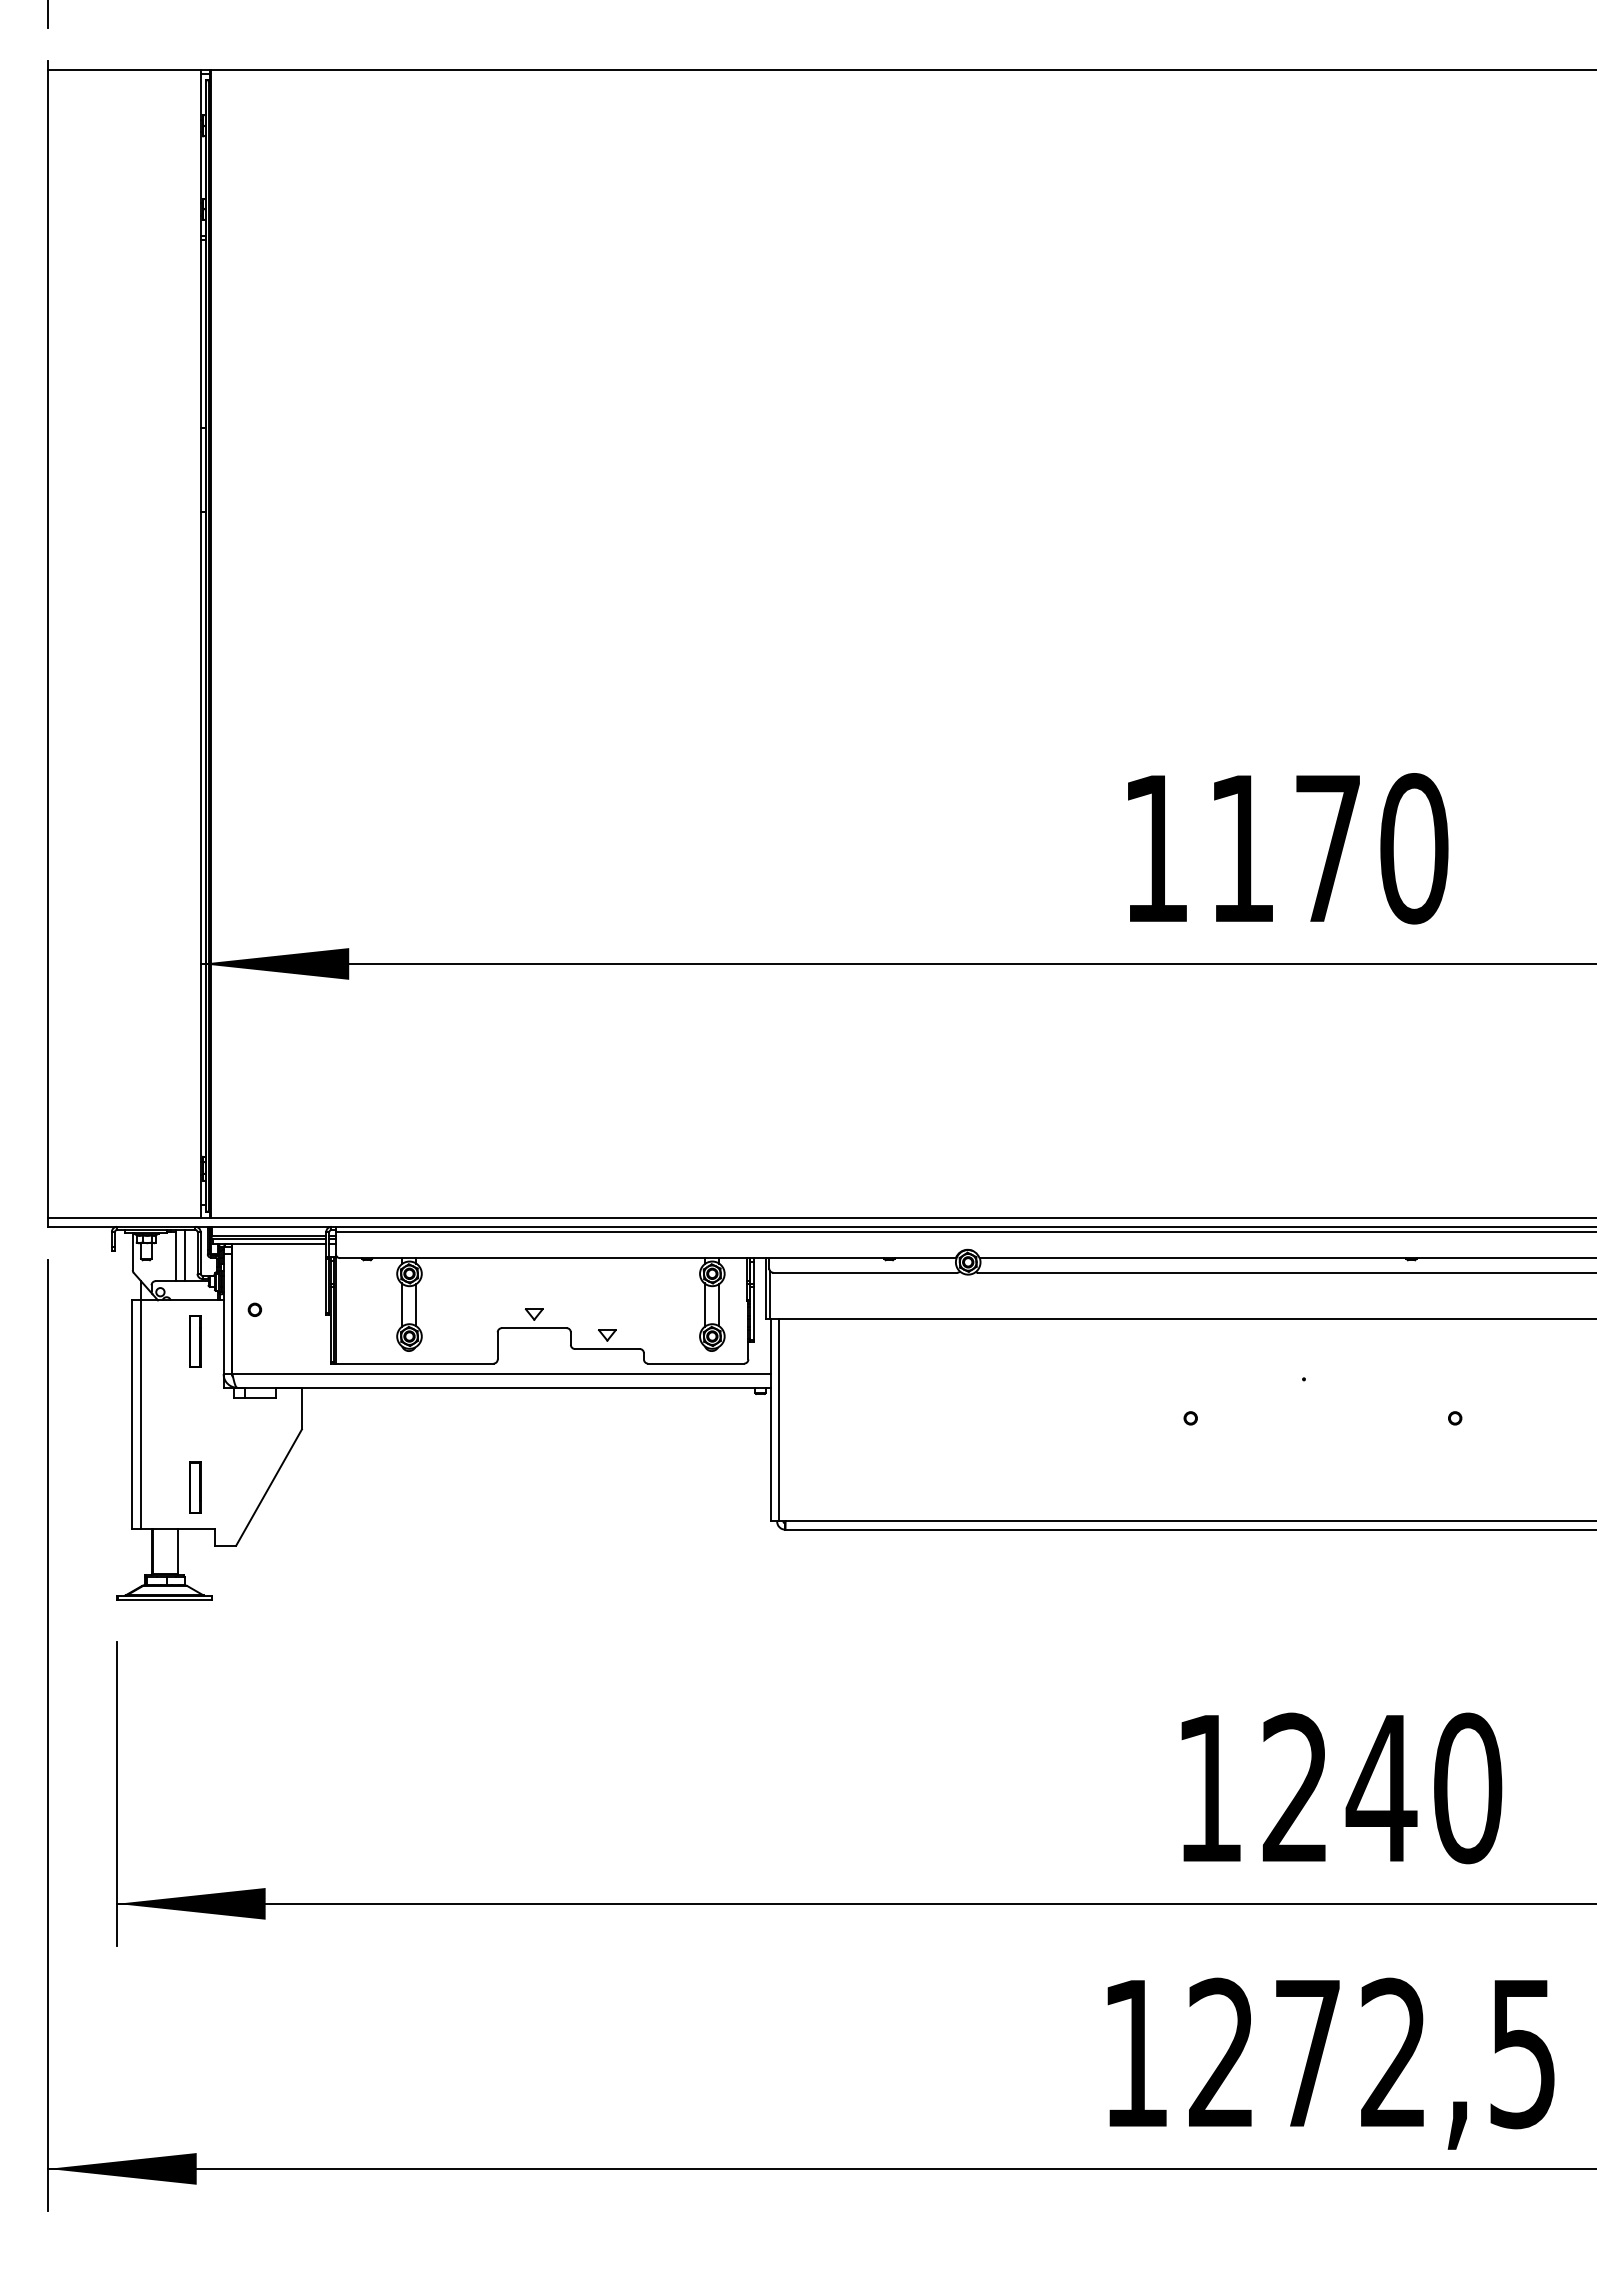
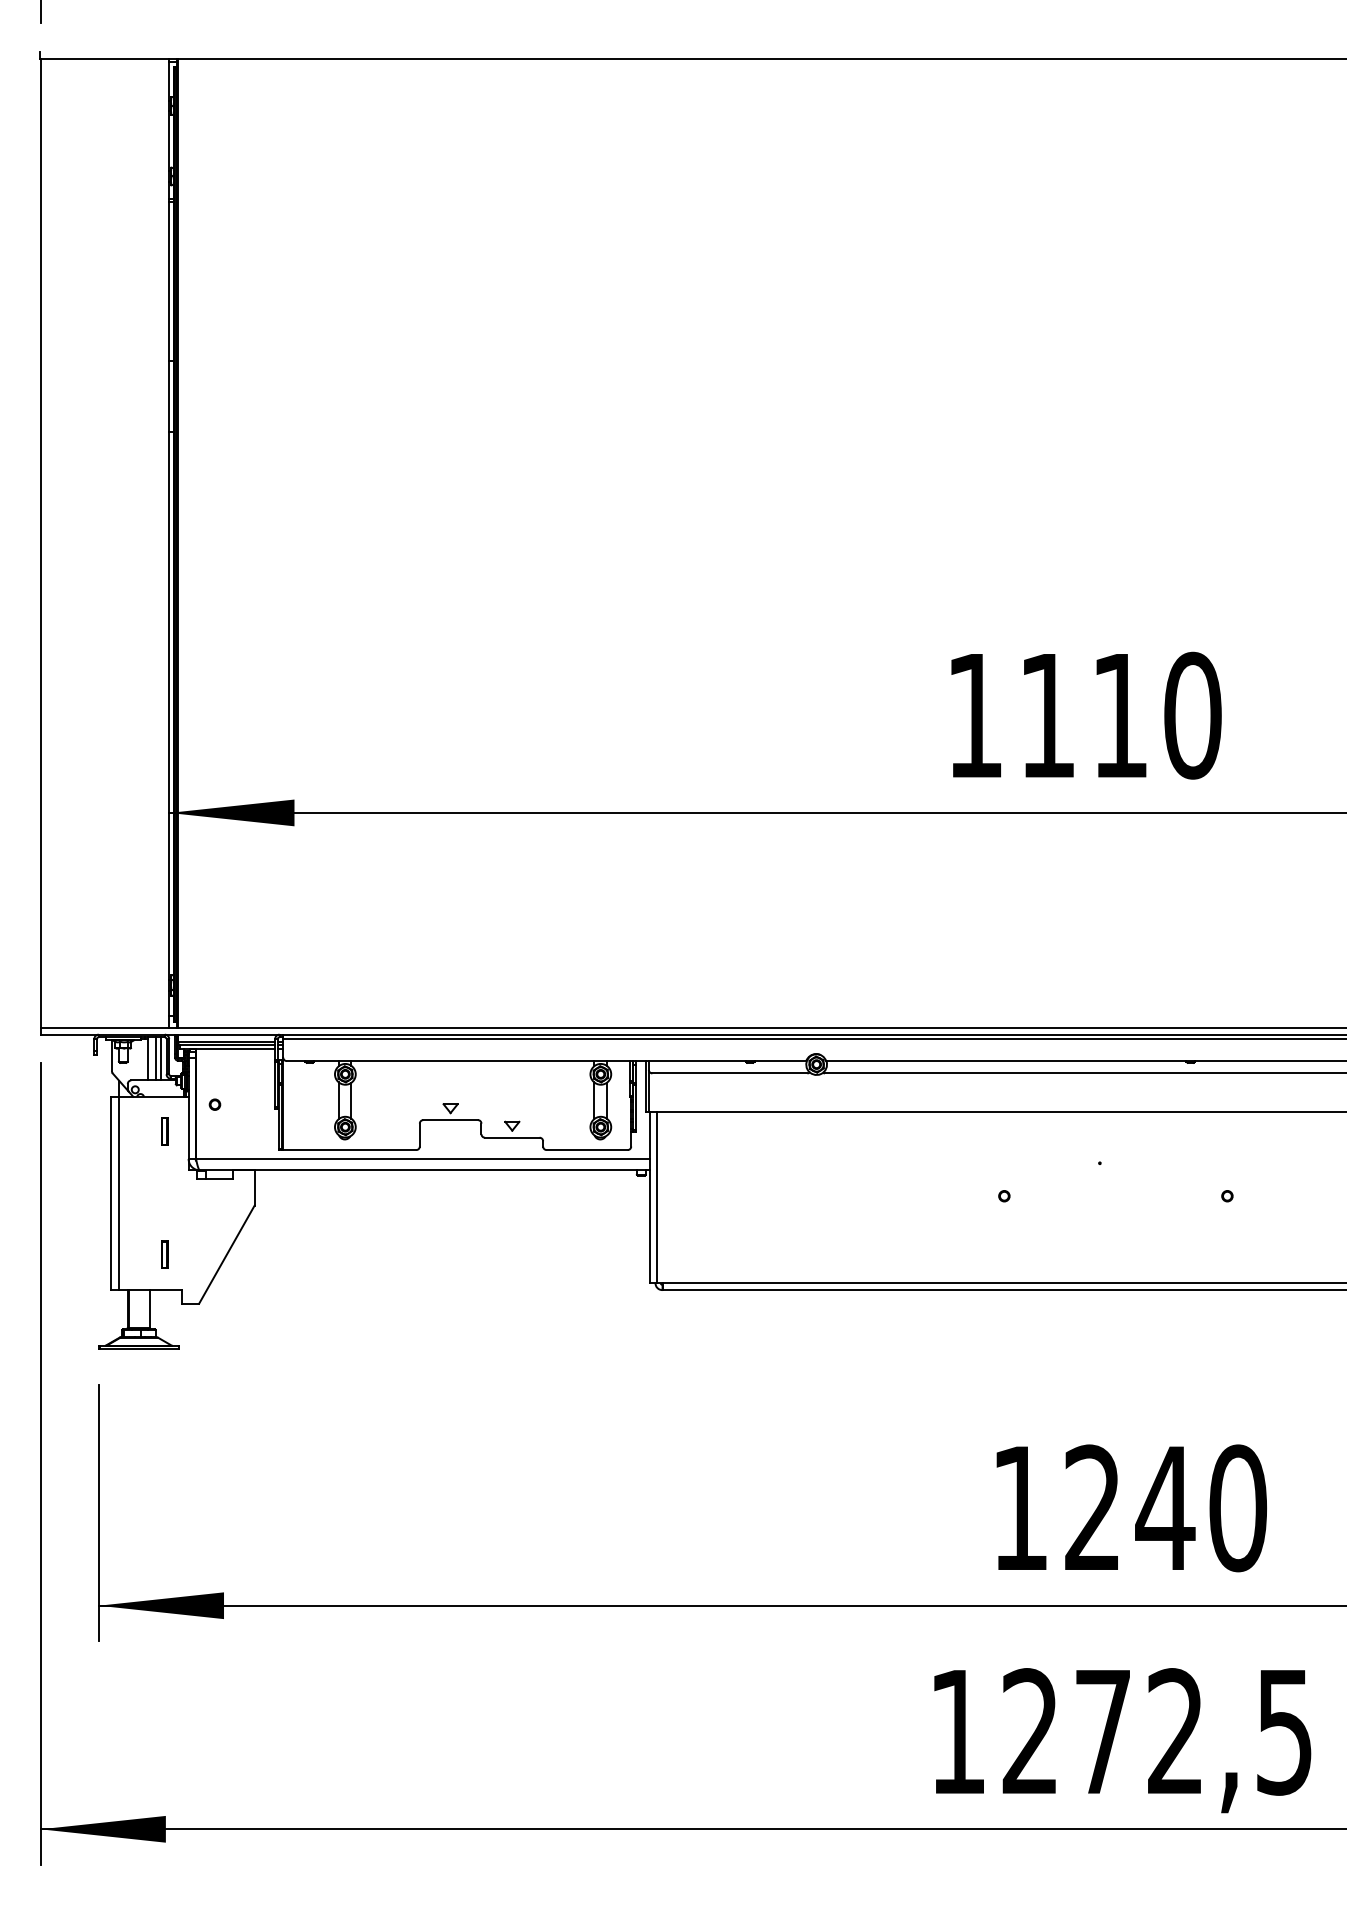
text: (1327, 848) -> (1119, 715), 1170 -> 1110
line: (191, 1255) -> (161, 1058), added
part: (195, 1341) -> (164, 1131), size x0.62
part: (195, 1487) -> (164, 1254), size x0.62

